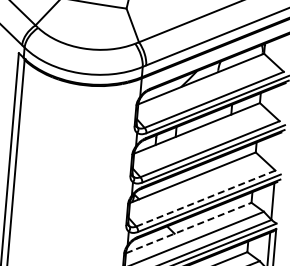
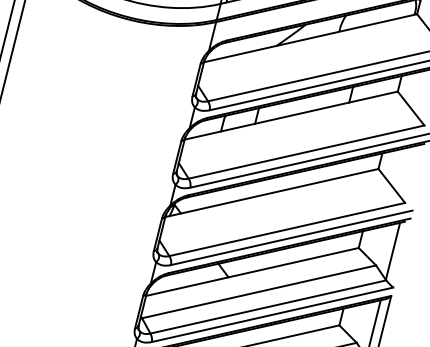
line: (206, 198) -> (288, 229), dashed -> solid
line: (188, 228) -> (251, 272), dashed -> solid

